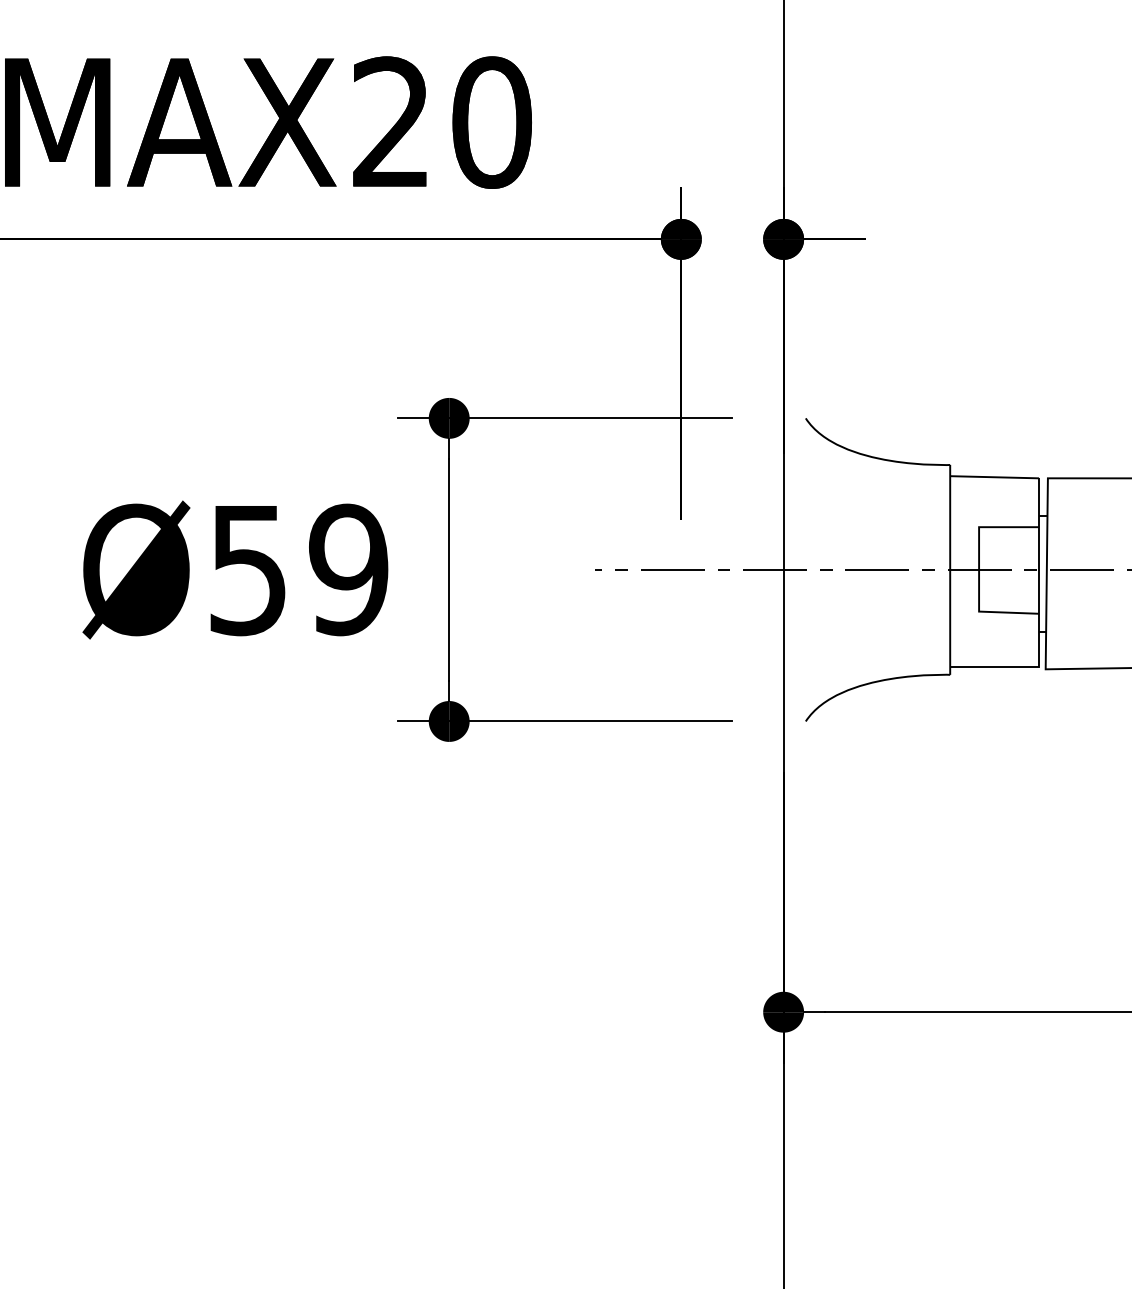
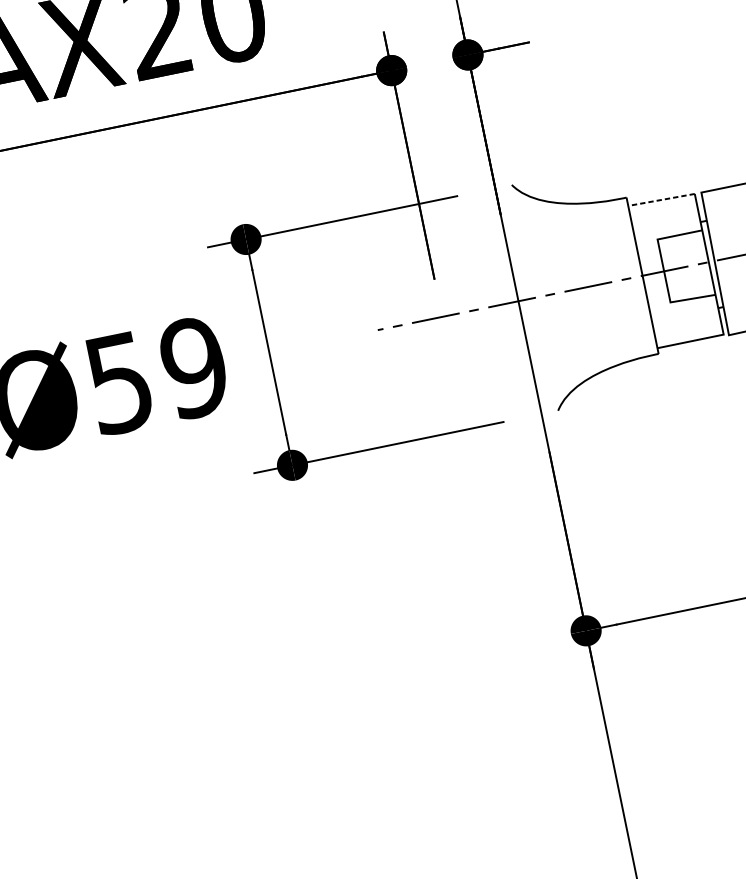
line: (994, 477) -> (661, 200), solid -> dashed

